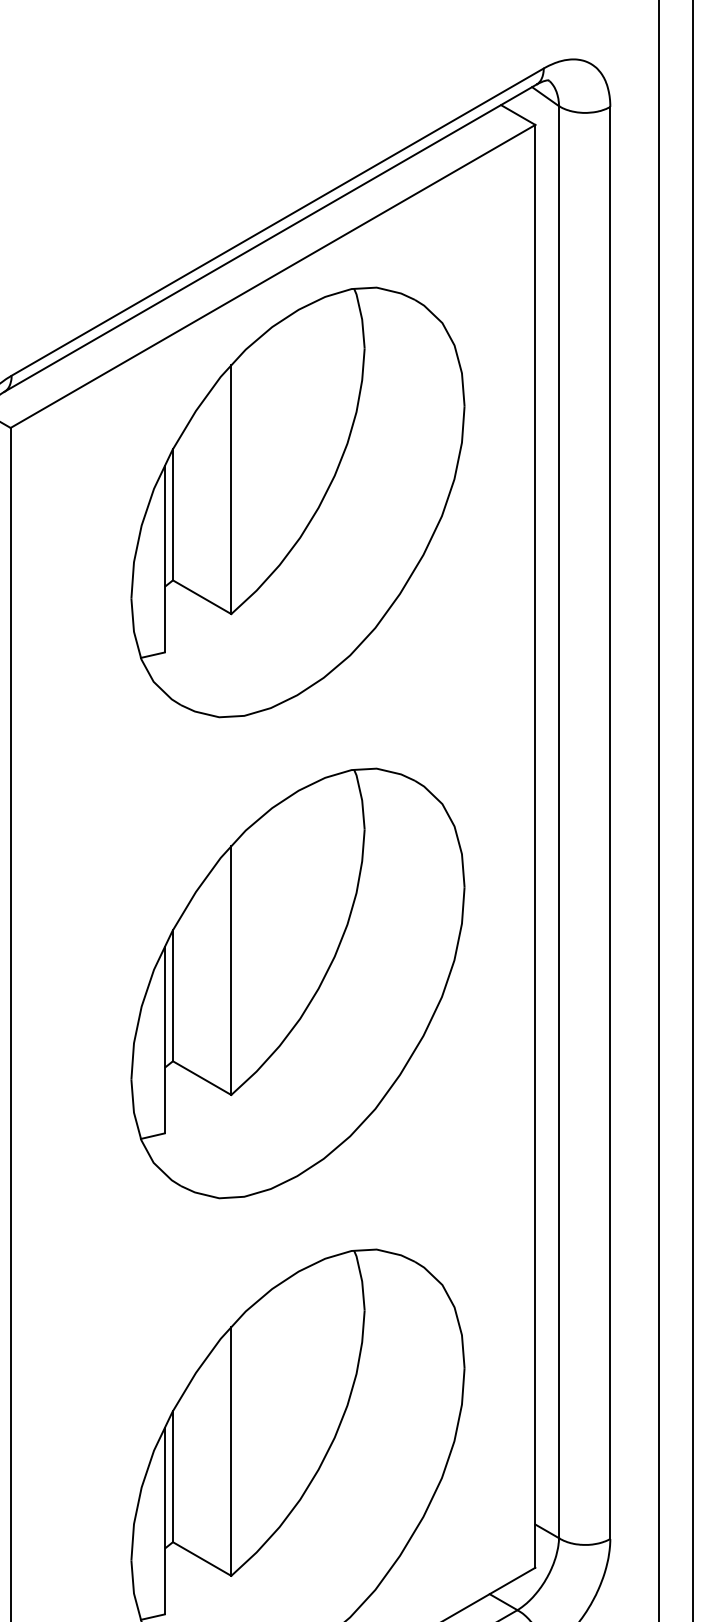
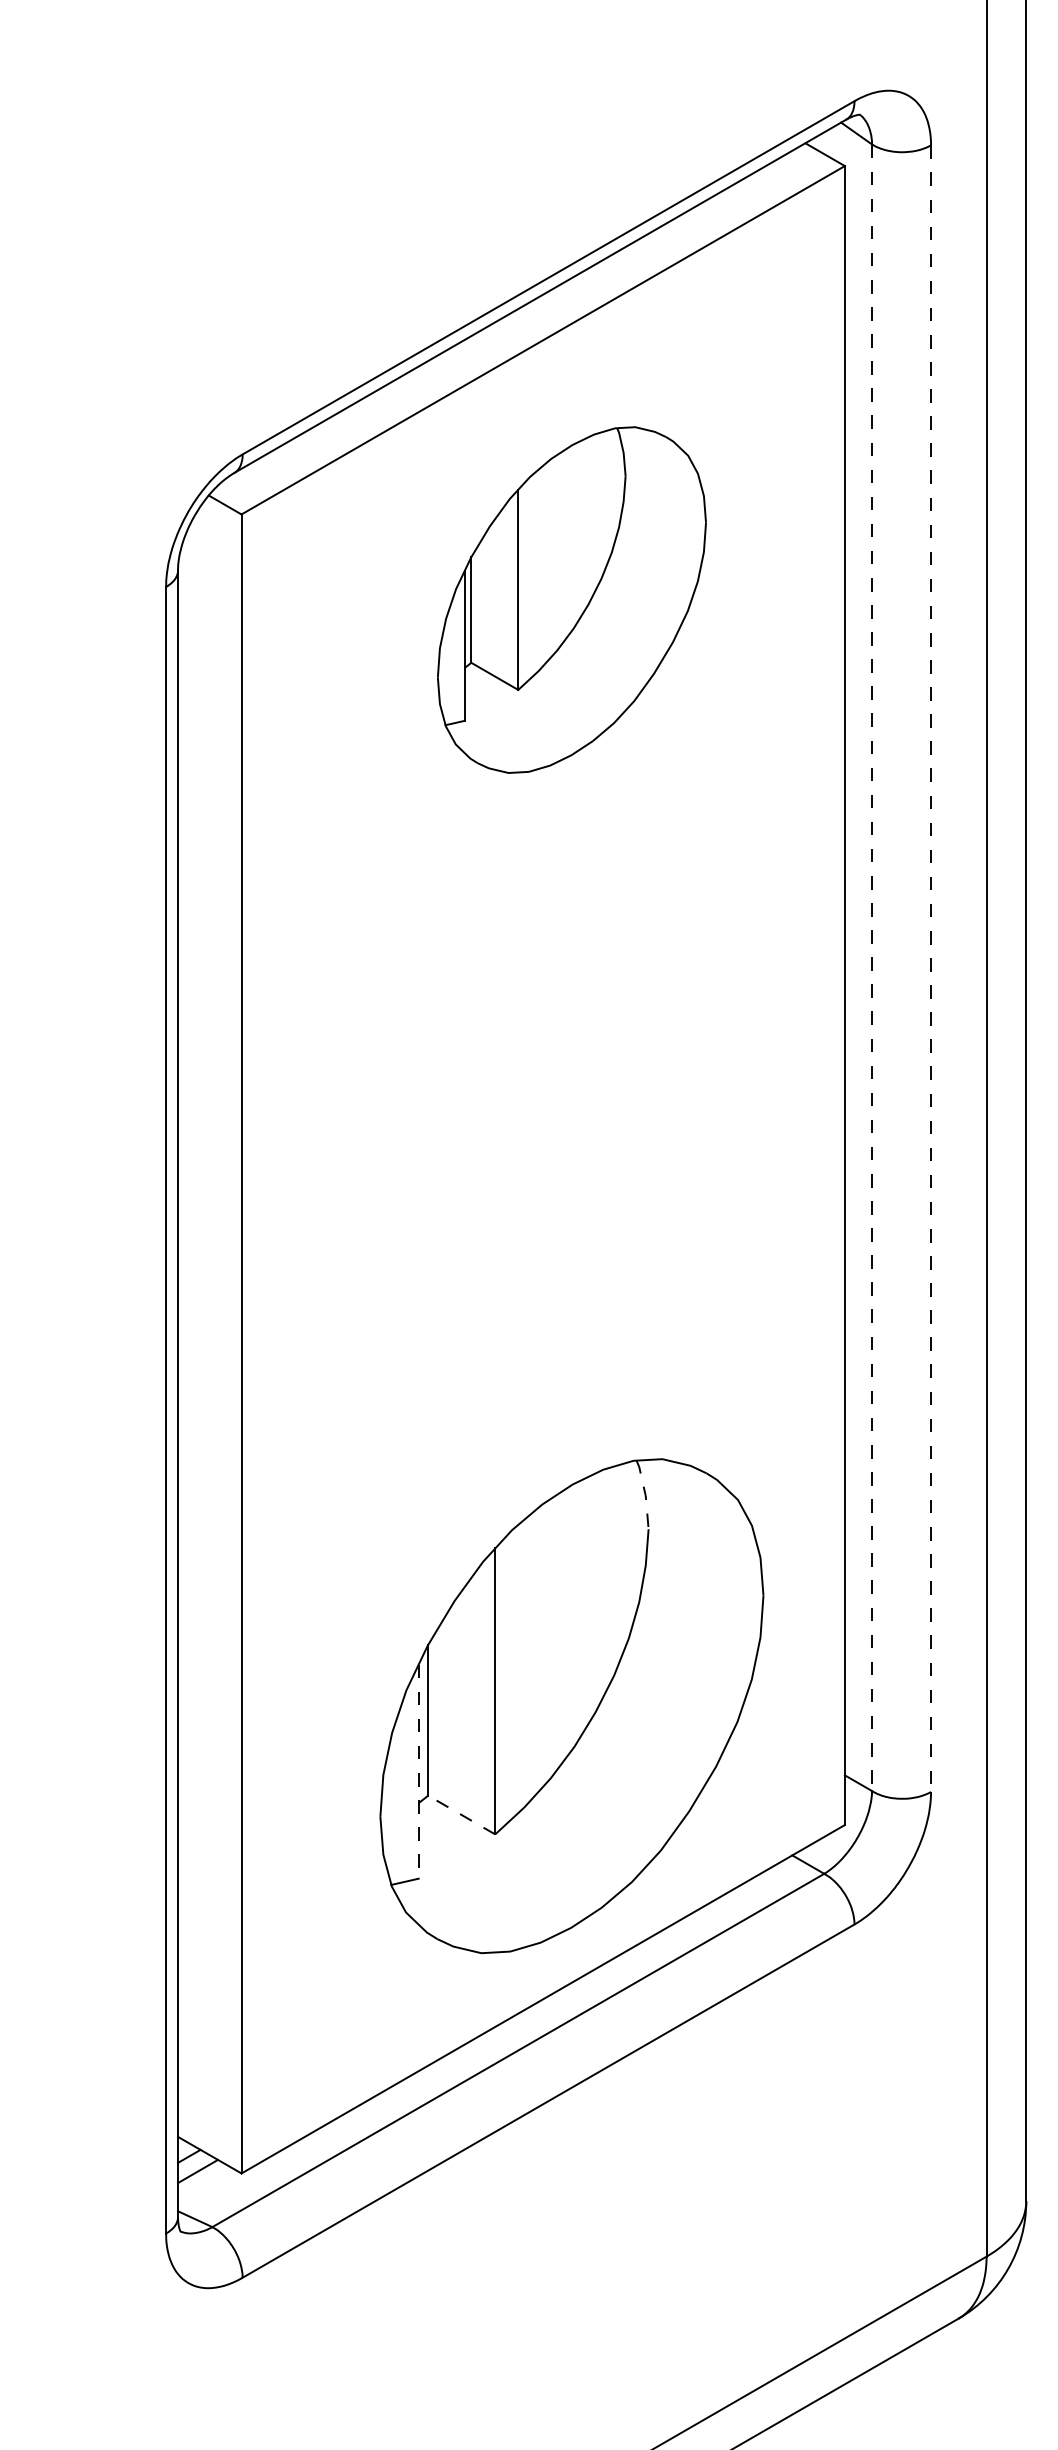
part: (297, 501) -> (571, 599), size x0.7
line: (559, 822) -> (872, 968), solid -> dashed
line: (610, 823) -> (931, 969), solid -> dashed
part: (297, 983) -> (571, 1153), removed
line: (361, 1280) -> (645, 1494), solid -> dashed
line: (164, 1522) -> (418, 1772), solid -> dashed
line: (201, 1559) -> (461, 1815), solid -> dashed

